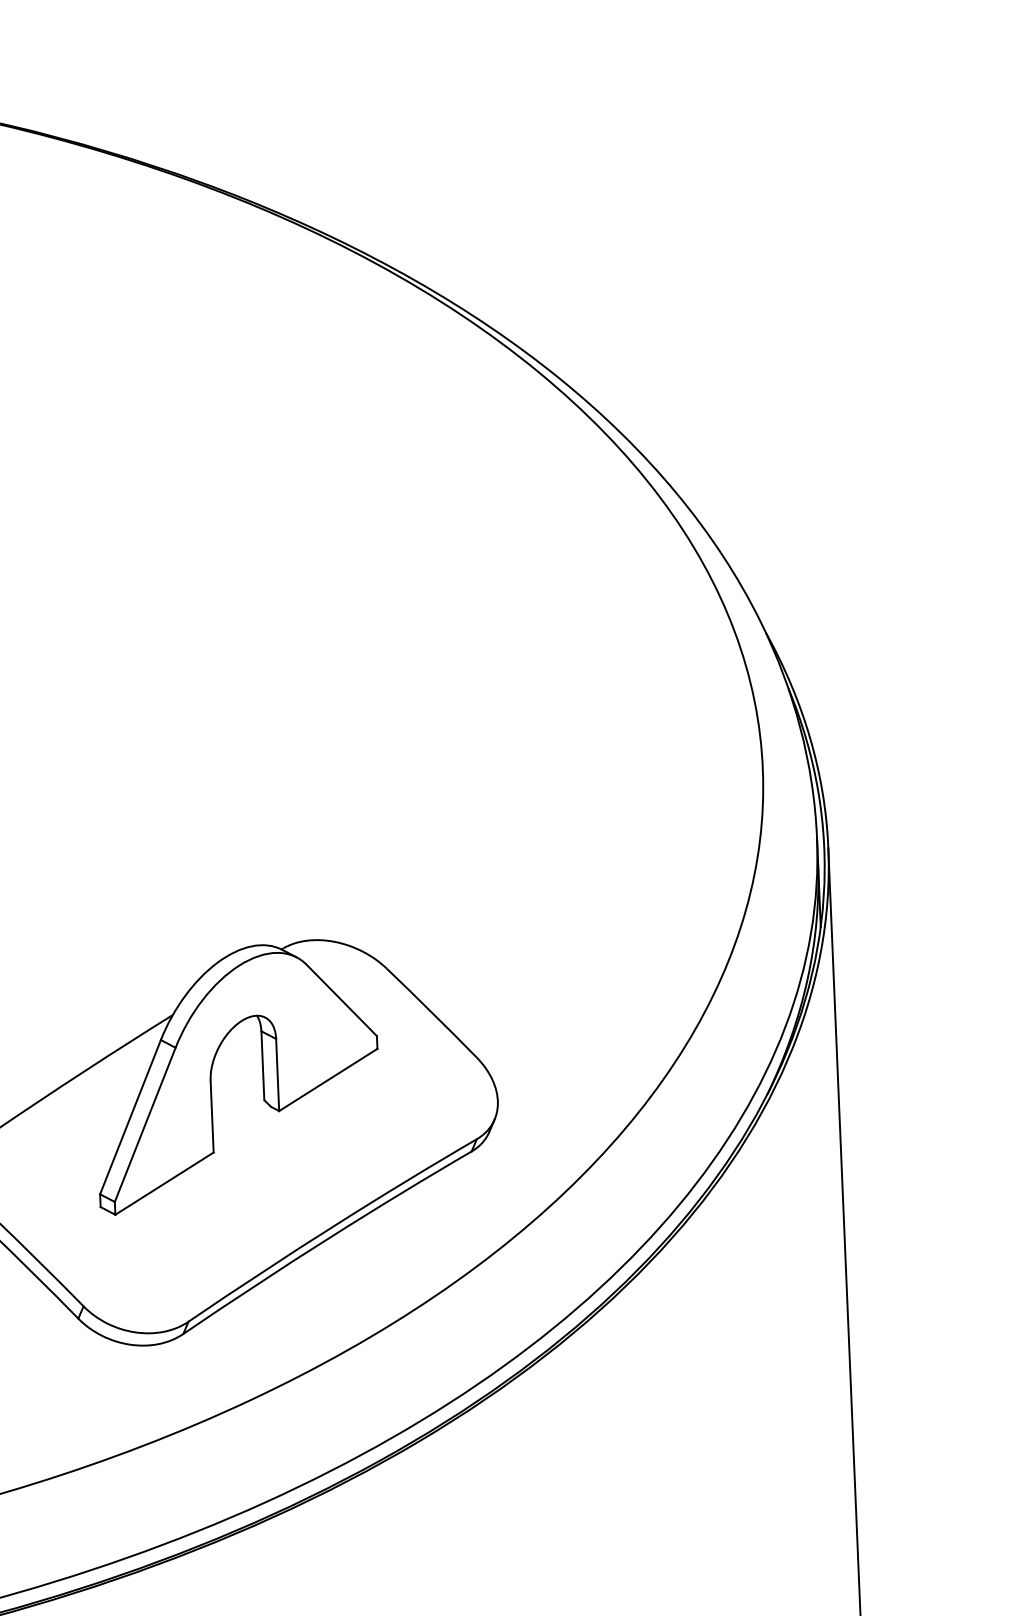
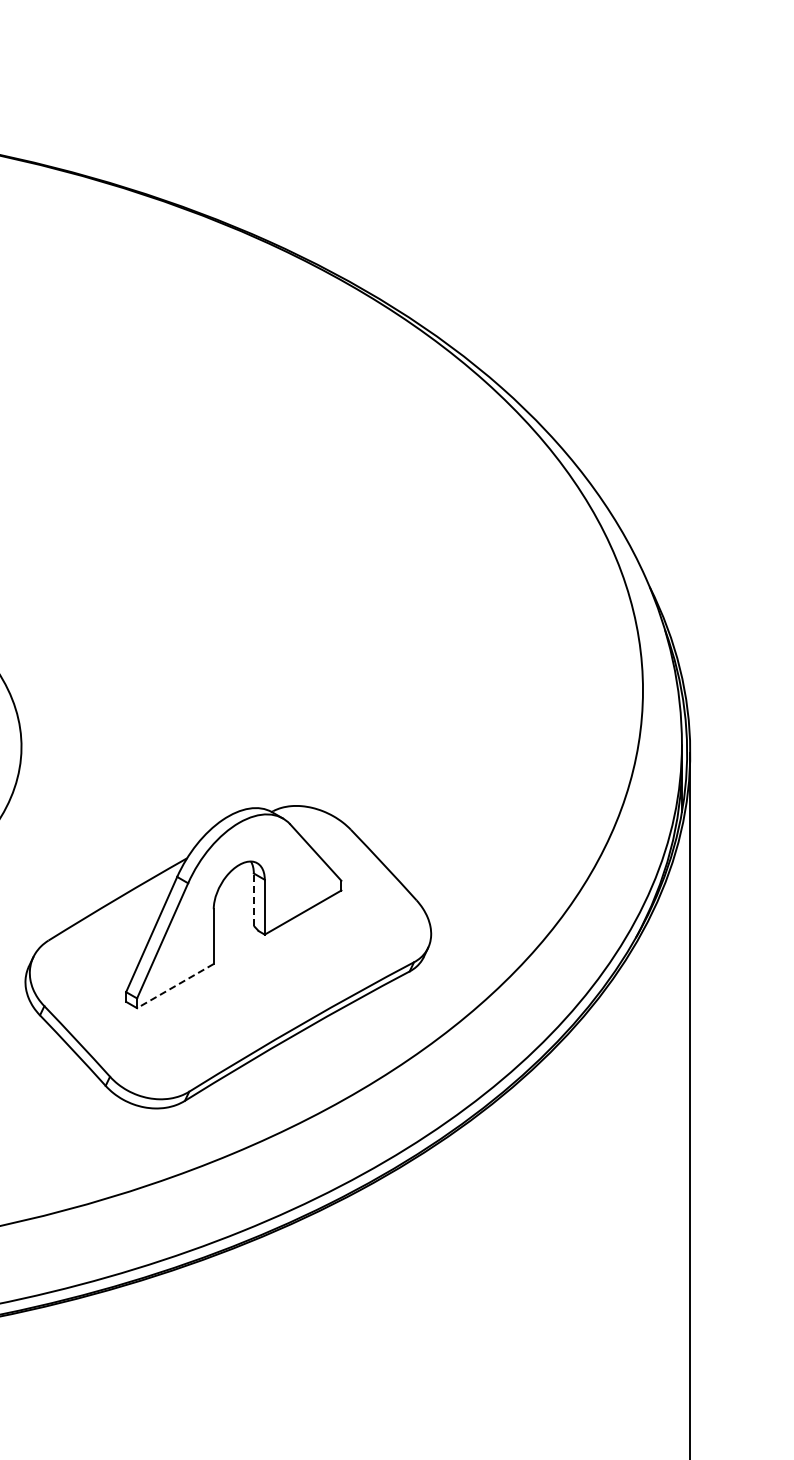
line: (262, 1065) -> (253, 899), solid -> dashed
line: (163, 1184) -> (174, 986), solid -> dashed

